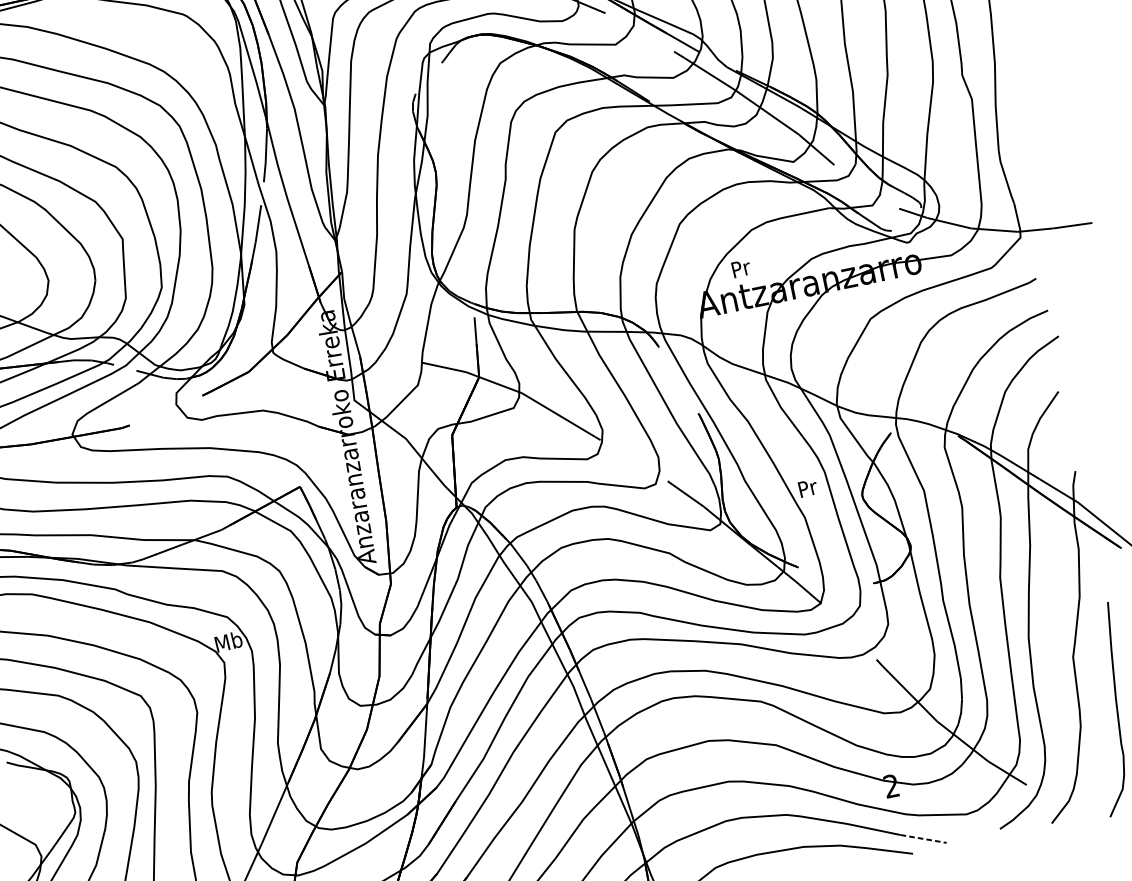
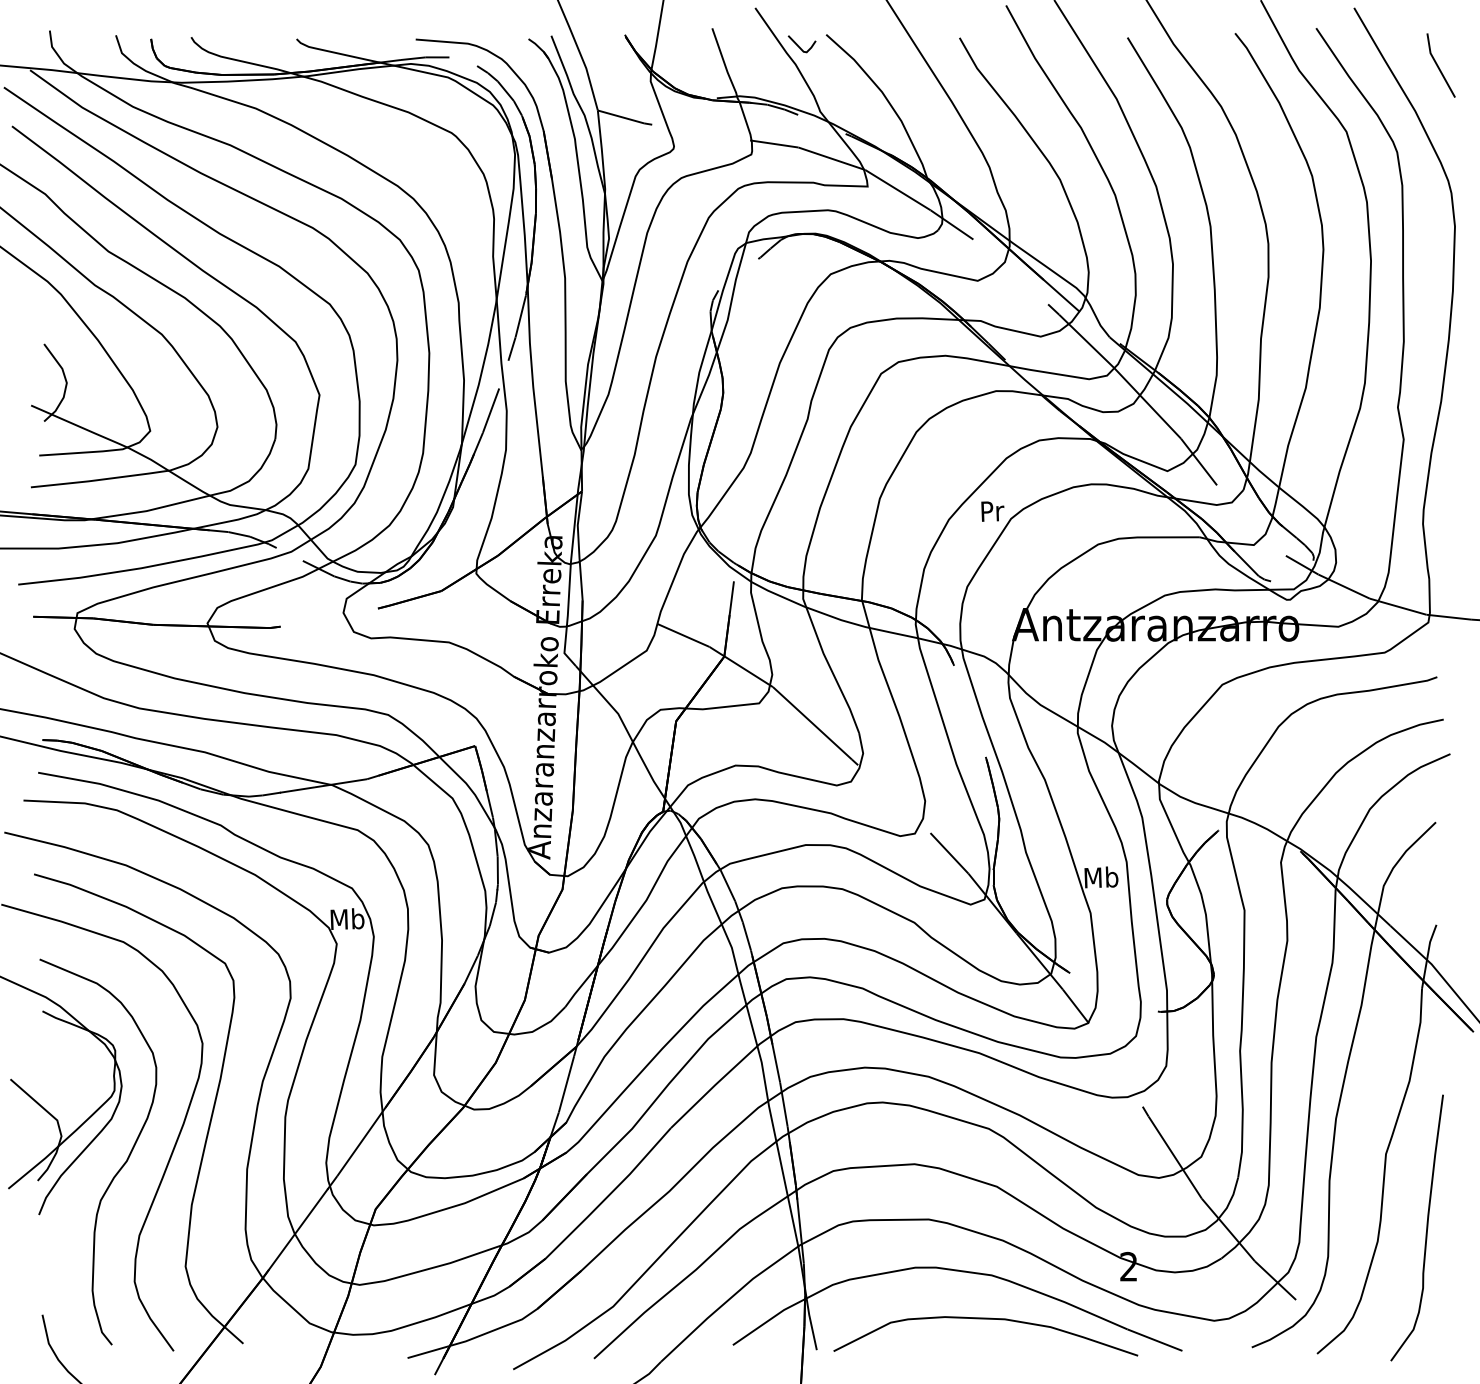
text: (741, 268) -> (992, 511), moved
text: (807, 488) -> (1101, 877), Pr -> Mb
line: (924, 839) -> (1155, 1340), dashed -> solid

